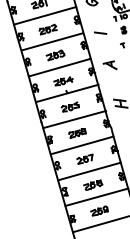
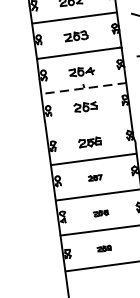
line: (67, 93) -> (84, 88), solid -> dashed
line: (74, 119) -> (88, 123), removed
part: (84, 158) -> (94, 176), size x0.6
part: (93, 184) -> (101, 212), size x0.6
part: (99, 210) -> (104, 247), size x0.6

